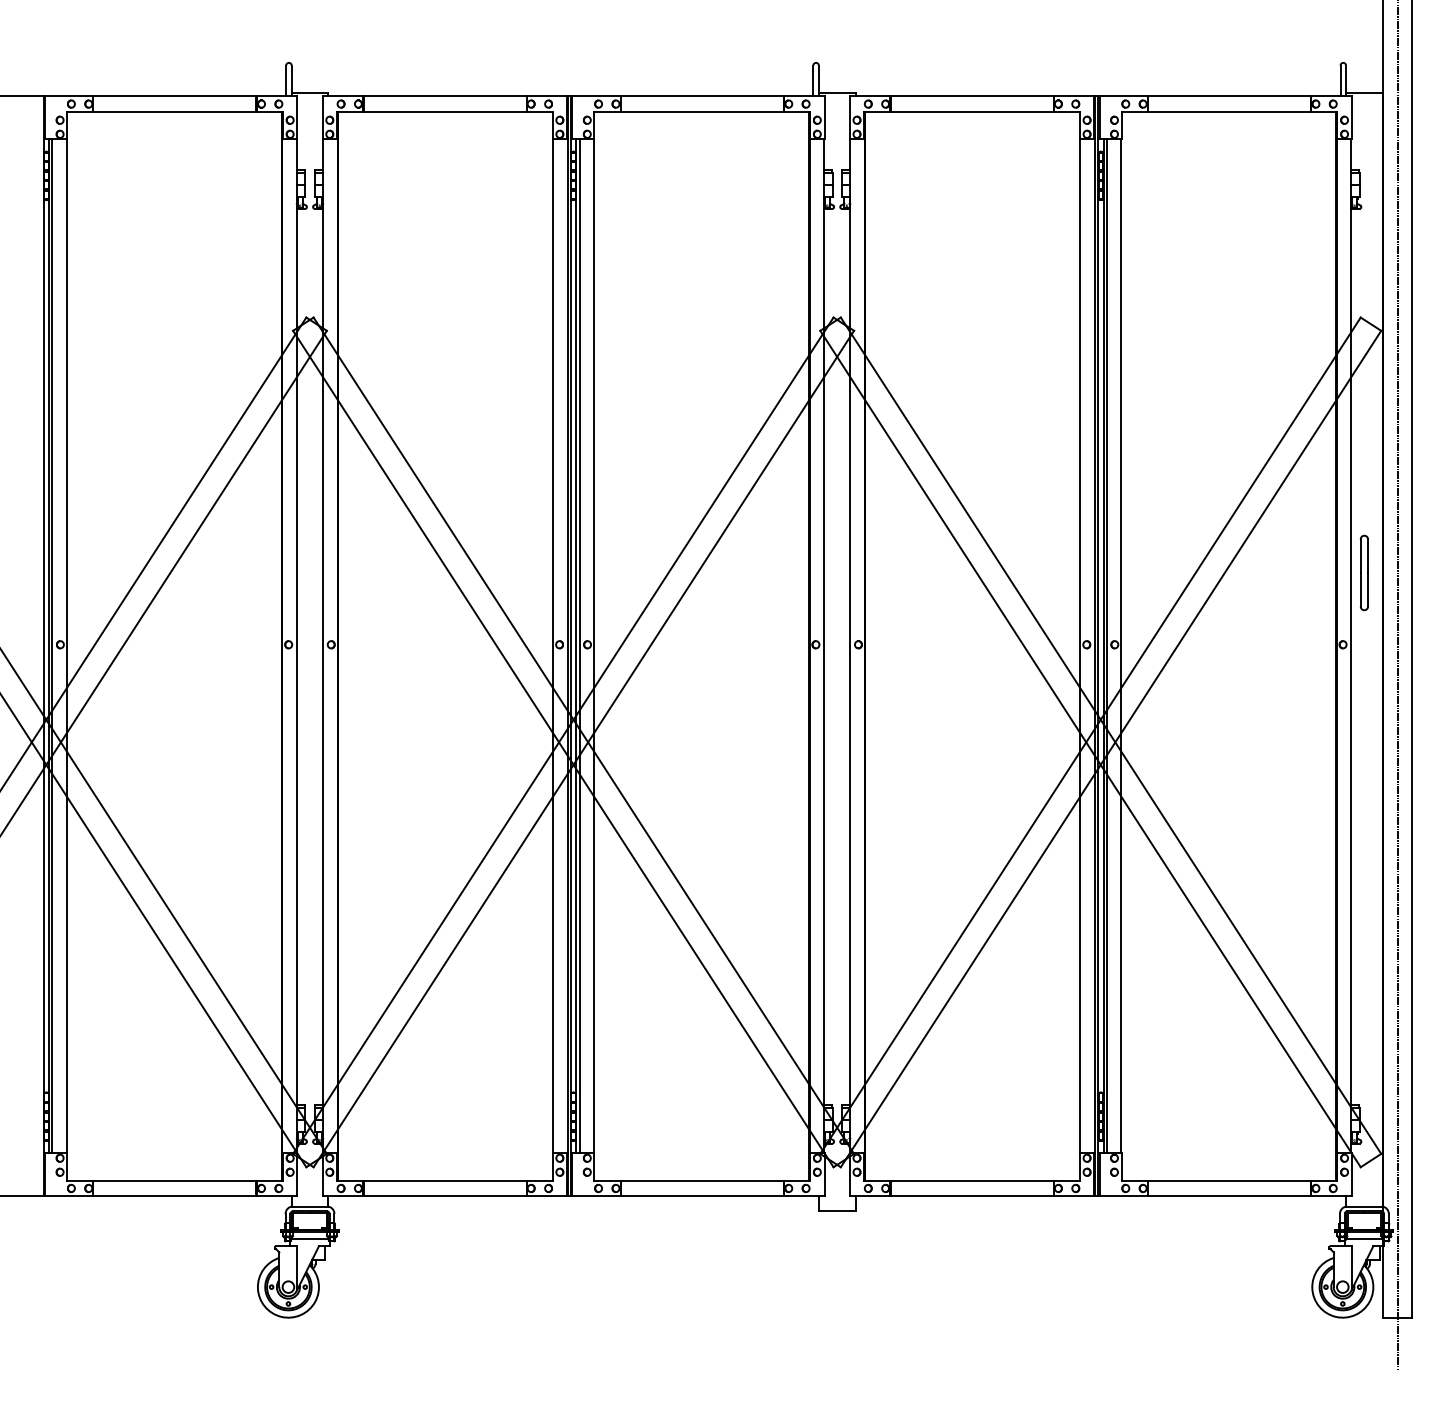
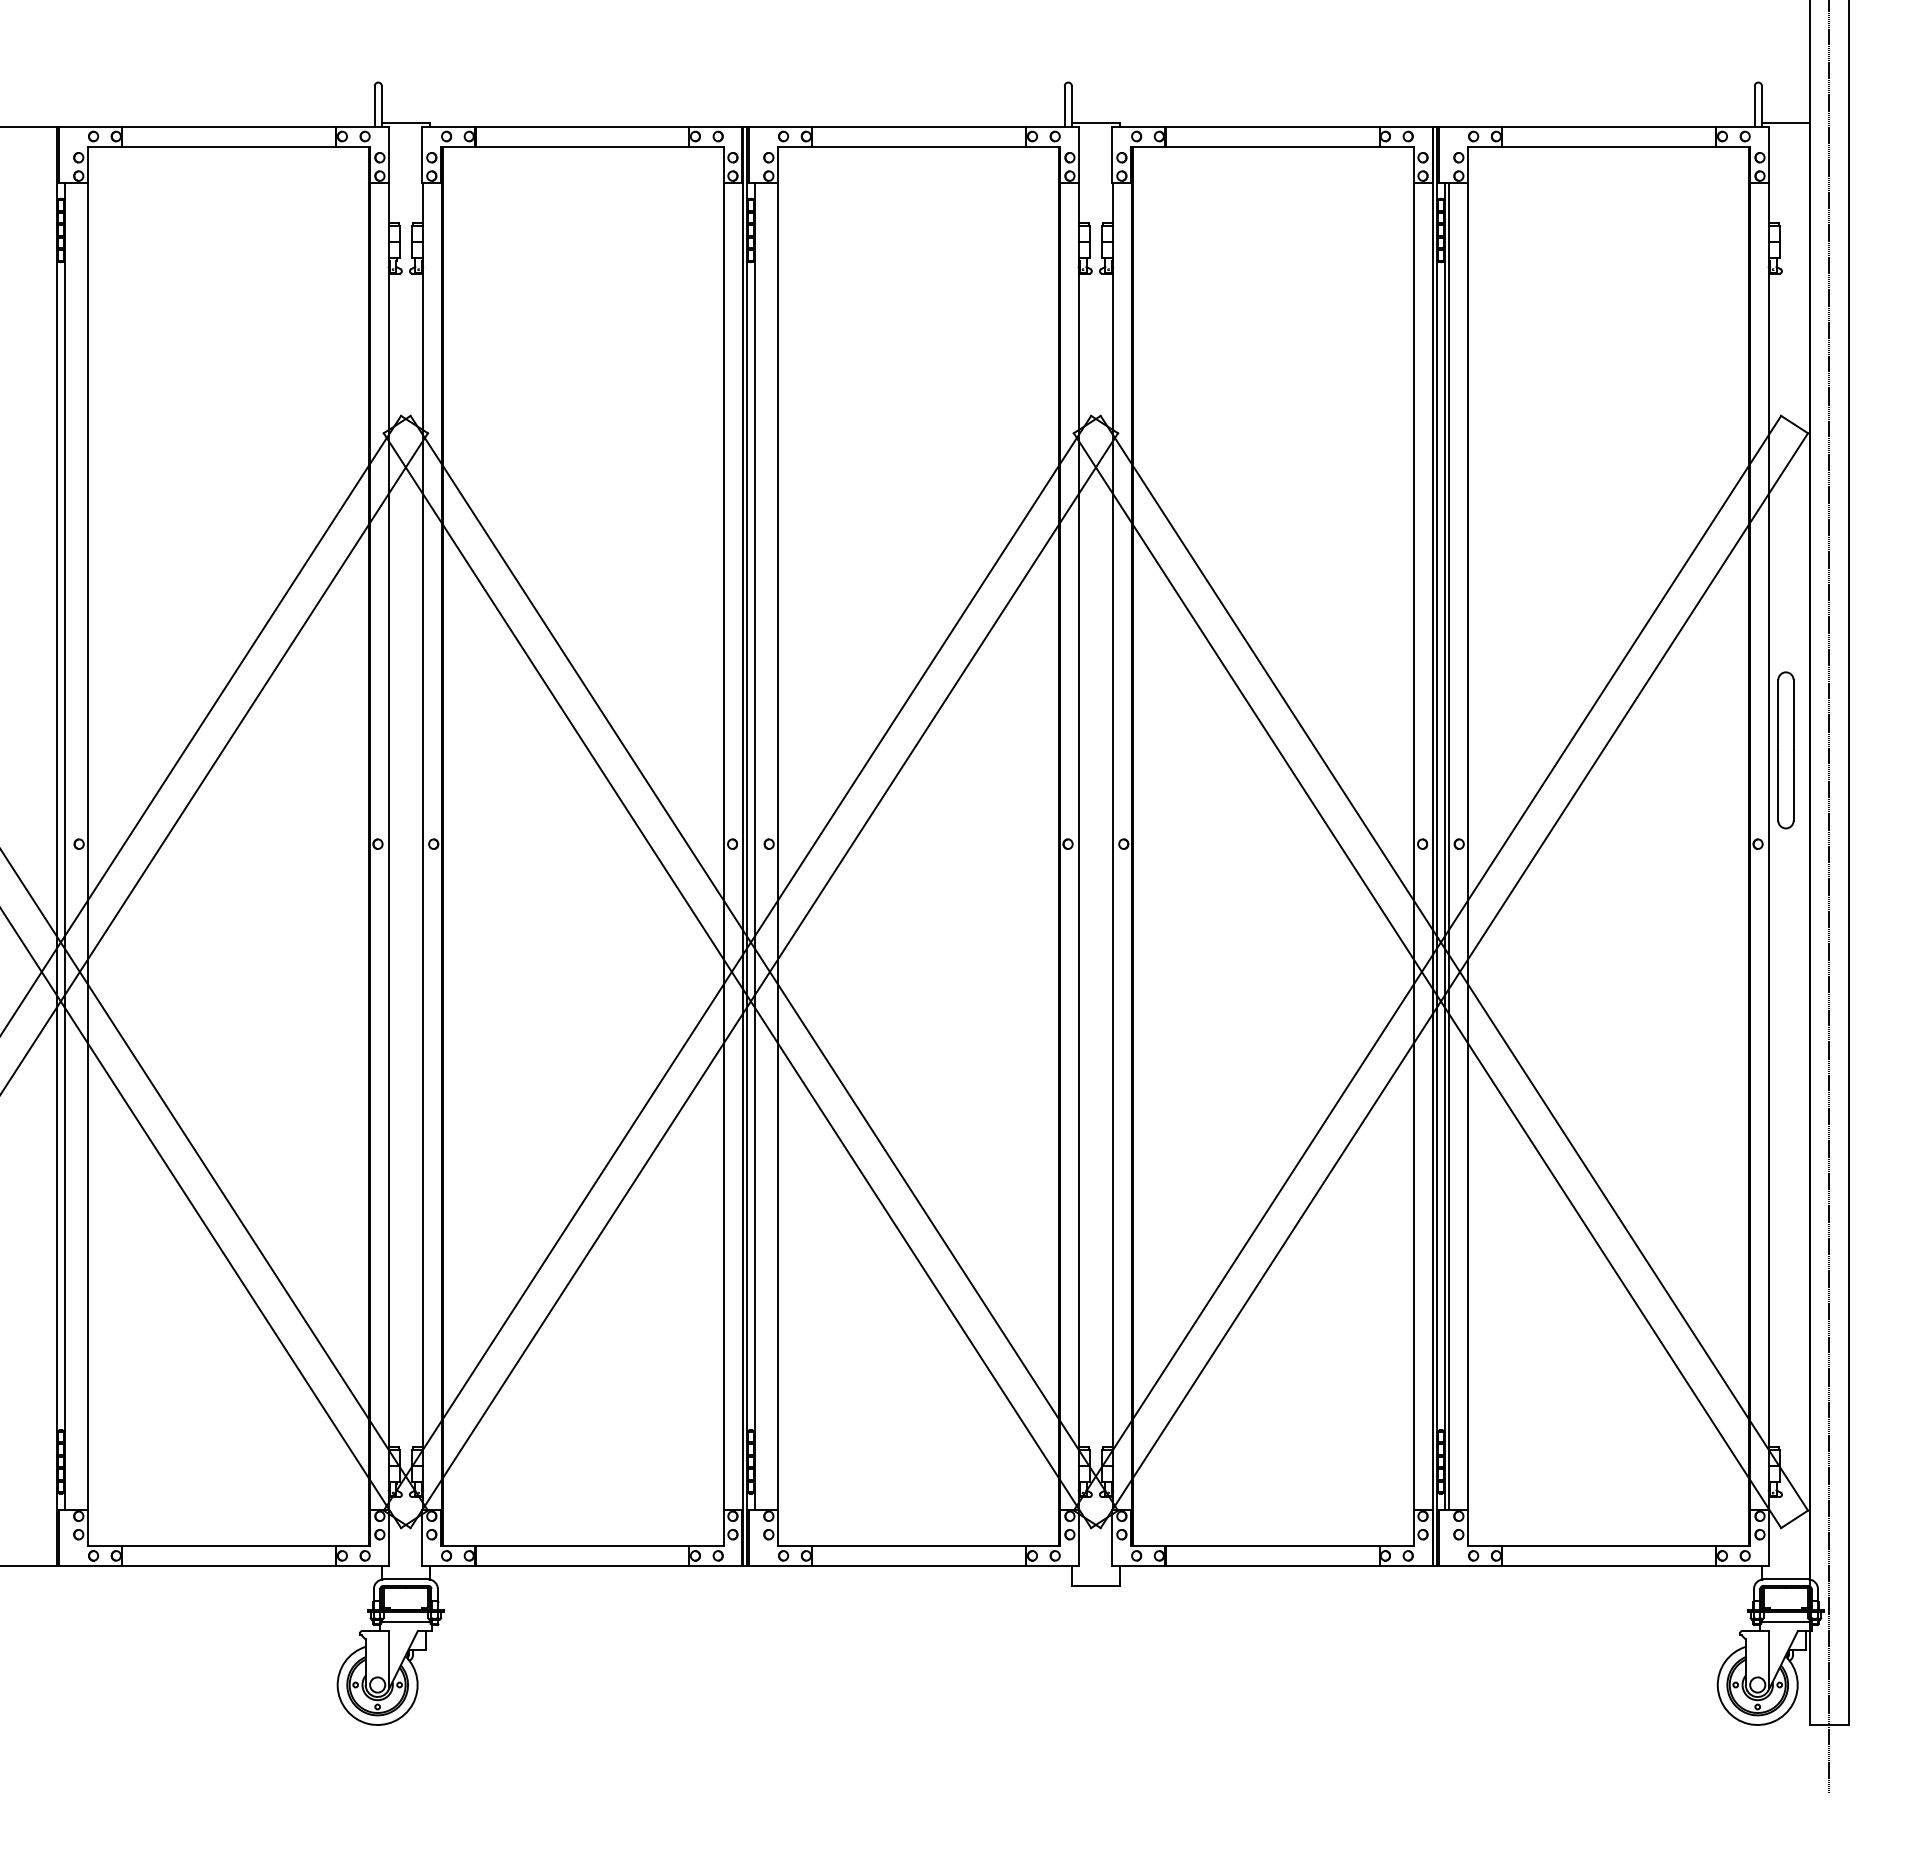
part: (1364, 572) -> (1785, 749), size x1.6
line: (52, 645) -> (68, 845), removed
line: (579, 645) -> (758, 845), removed

